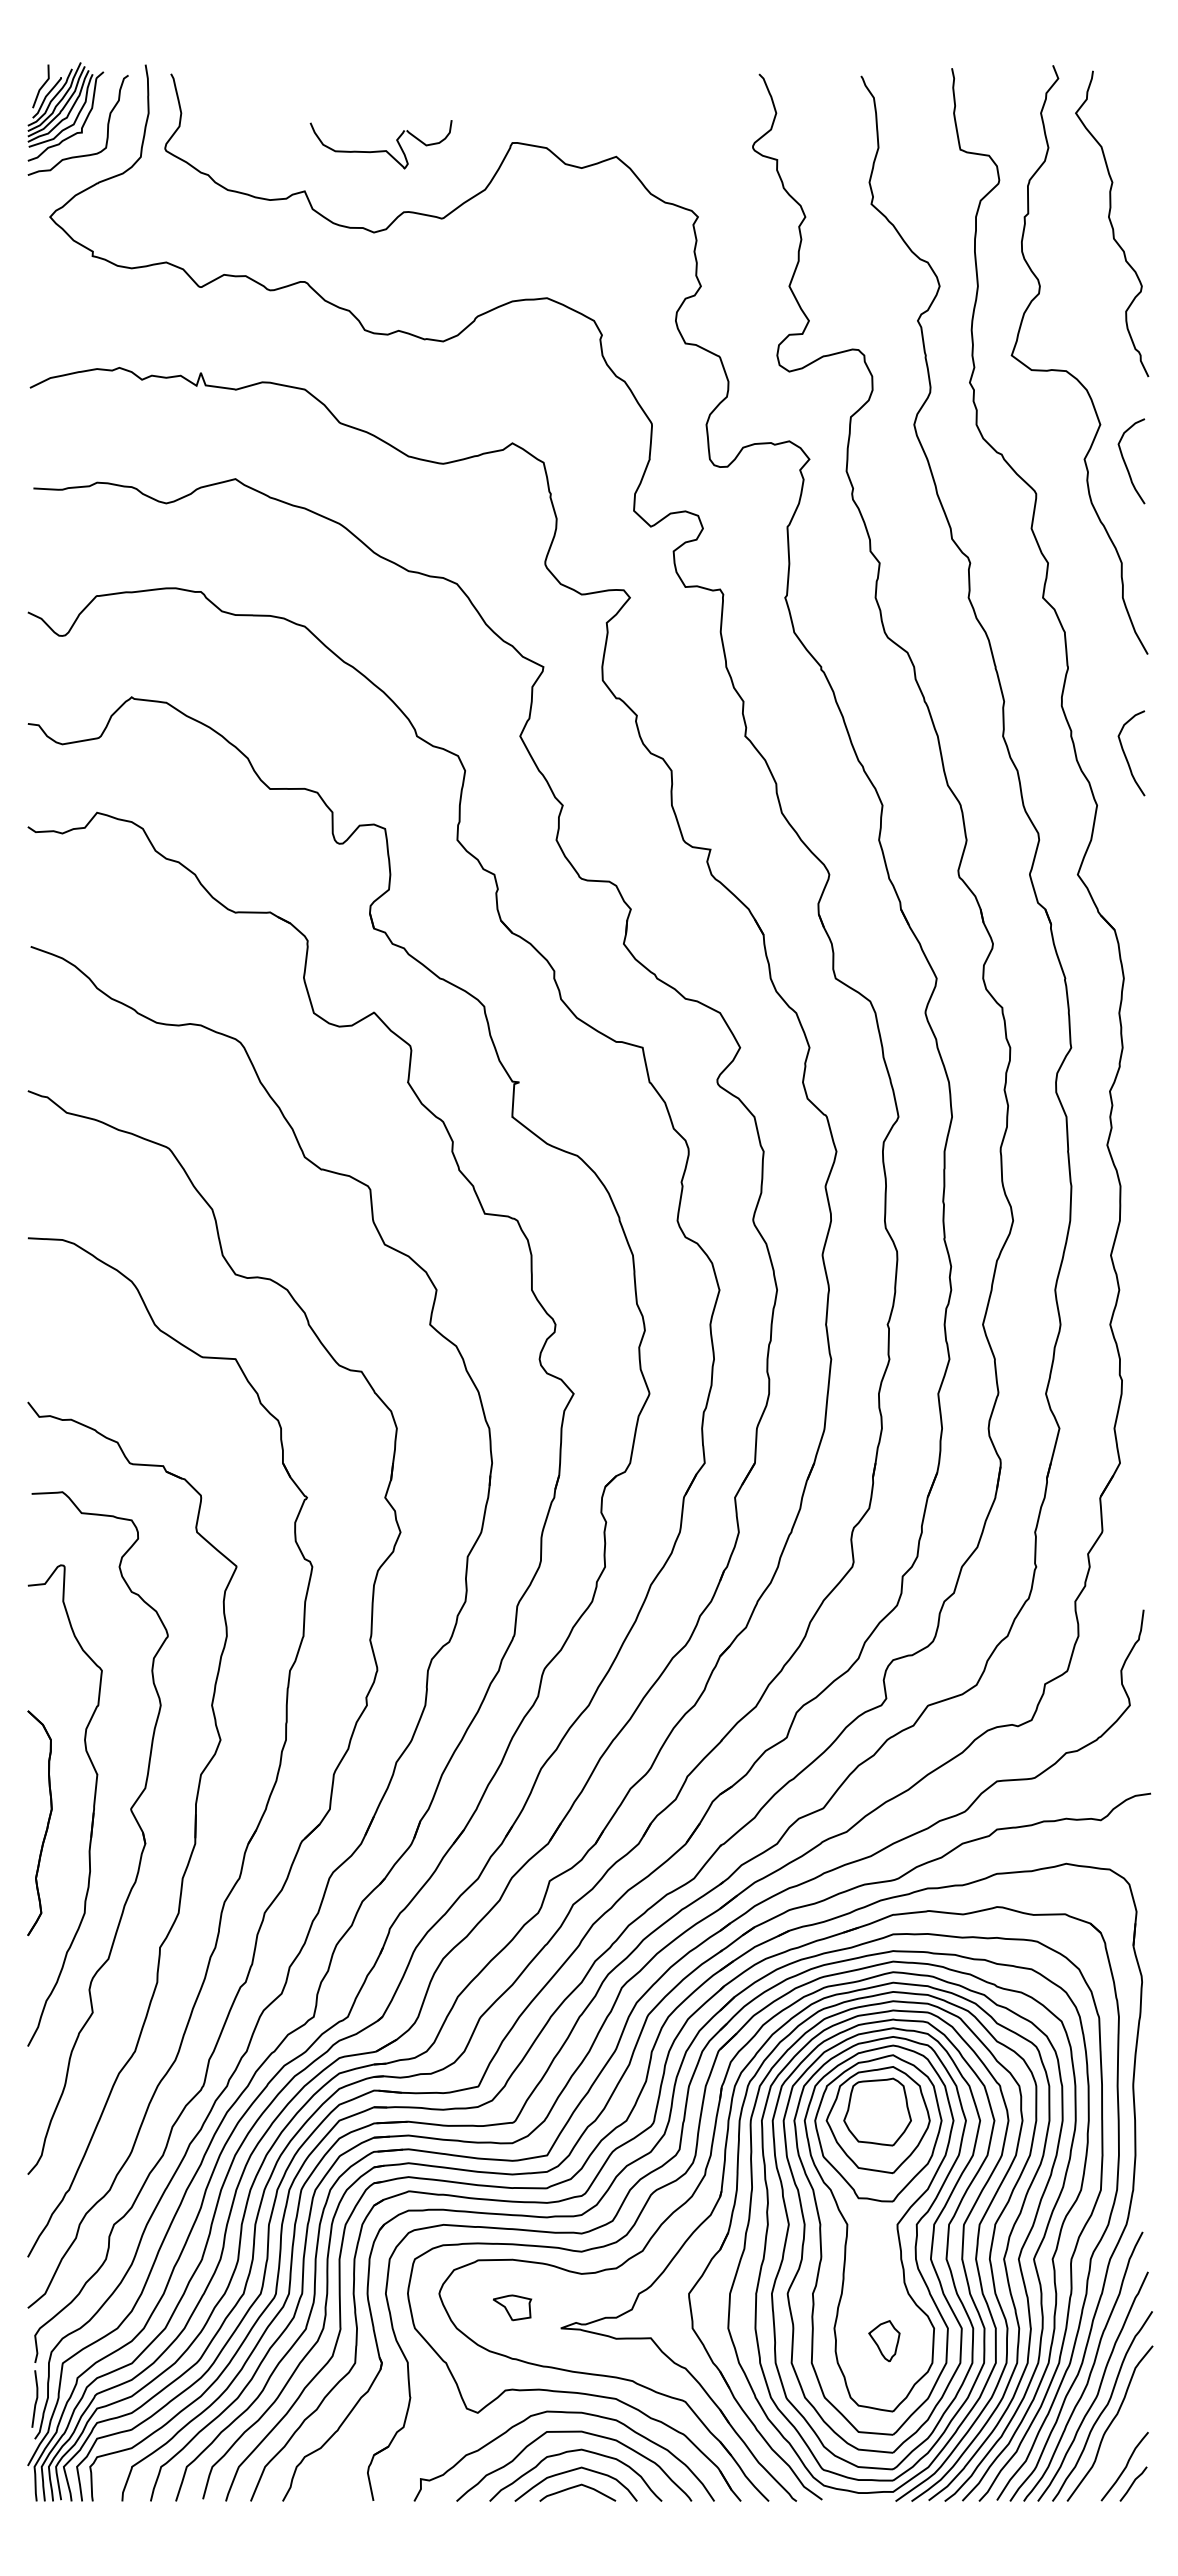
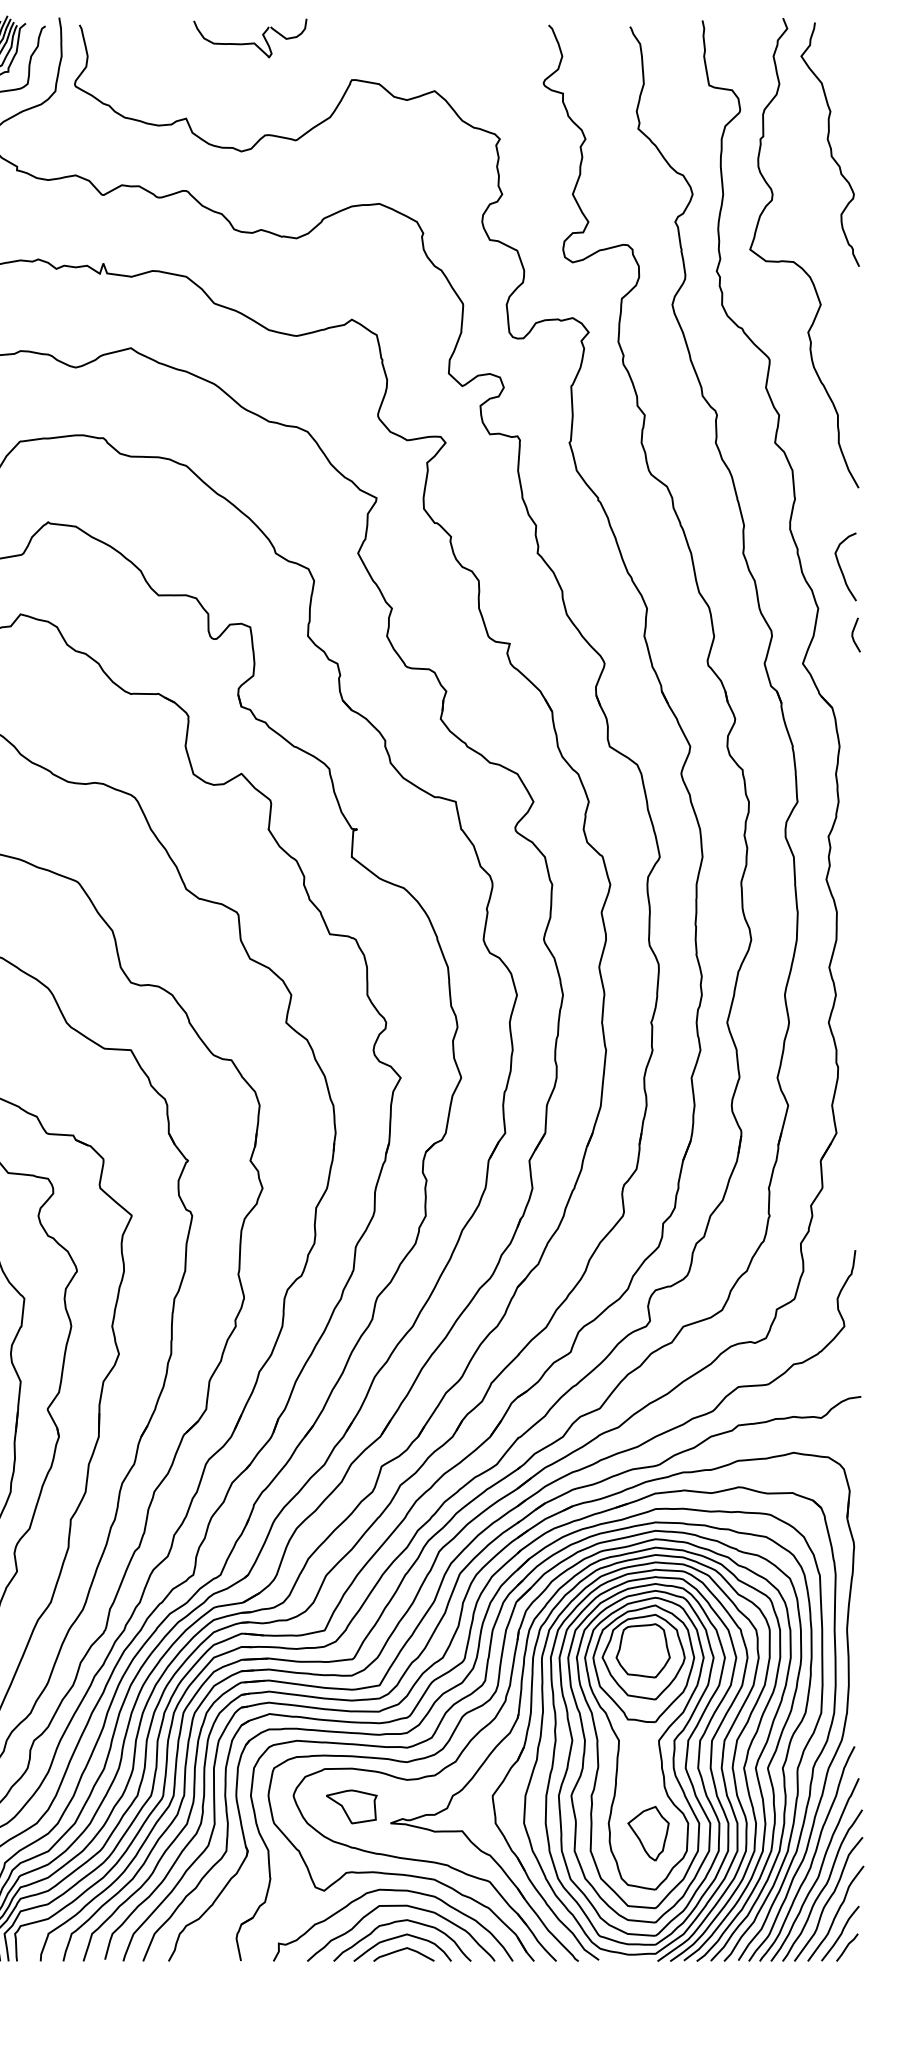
part: (380, 144) -> (249, 38), moved
curve: (1126, 463) -> (841, 335), removed
line: (1140, 838) -> (852, 634), added
part: (512, 2307) -> (351, 1806), size x1.67
part: (884, 2340) -> (648, 1833), size x1.67
curve: (1119, 2441) -> (836, 1913), added

